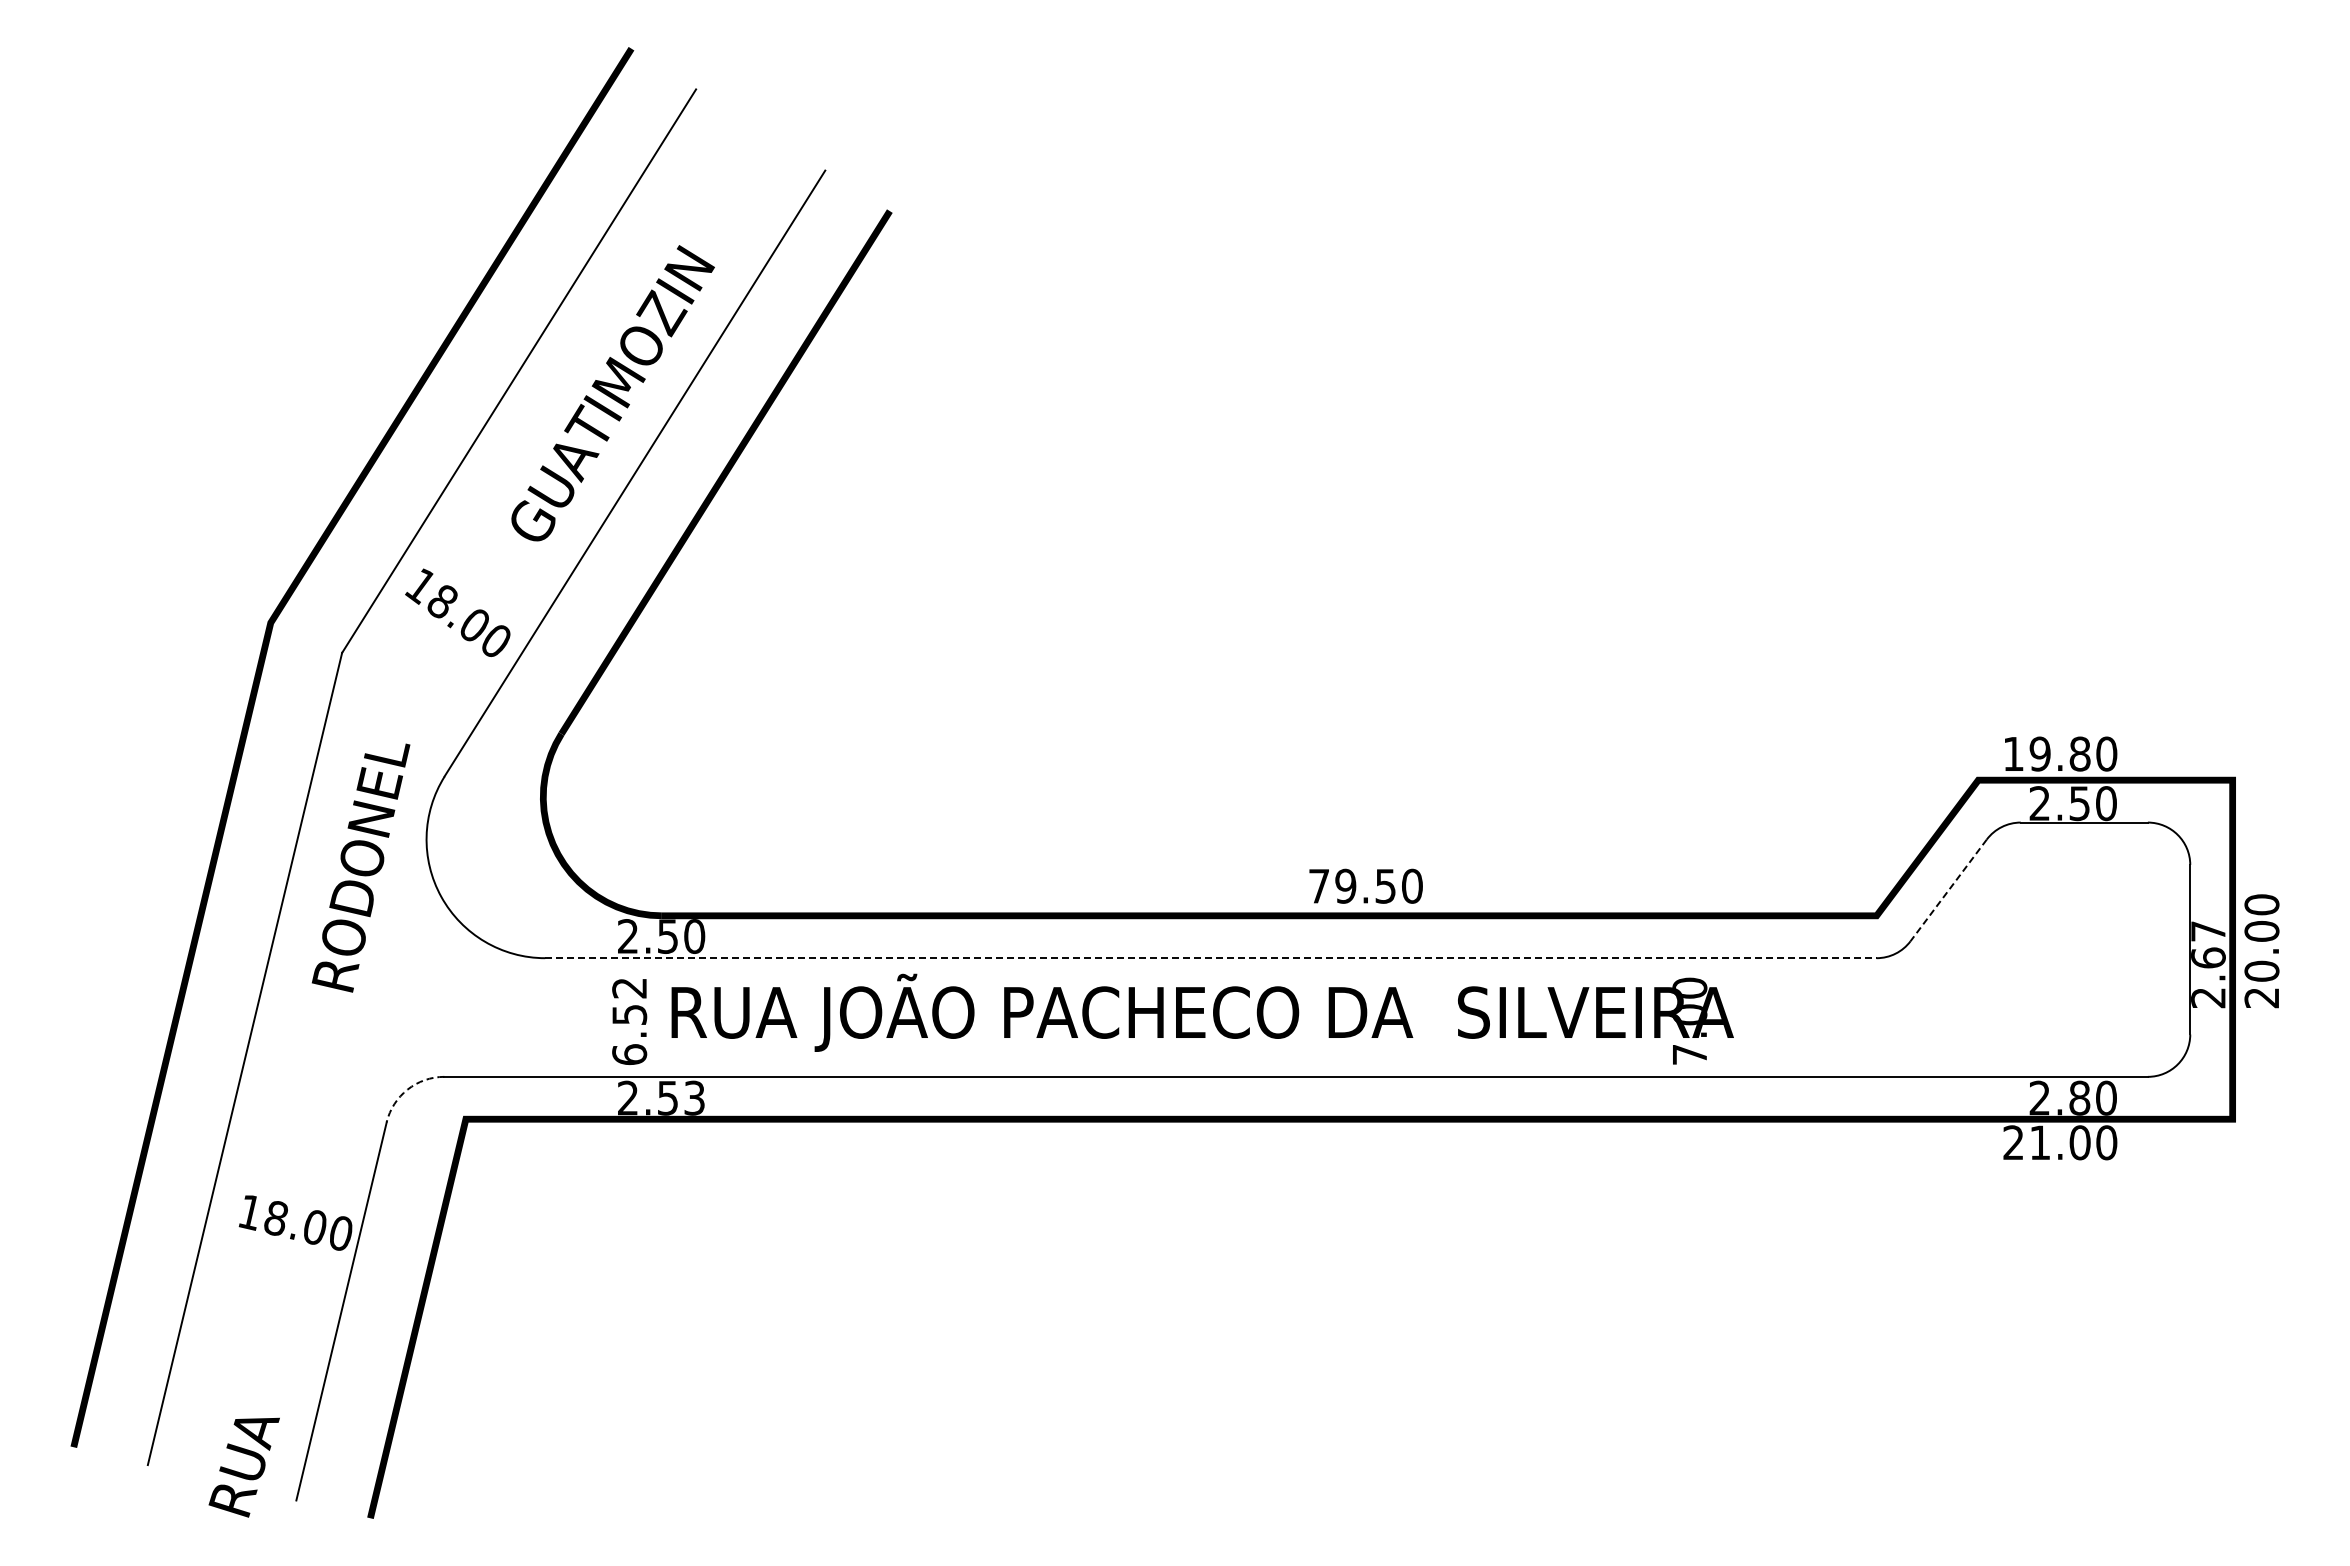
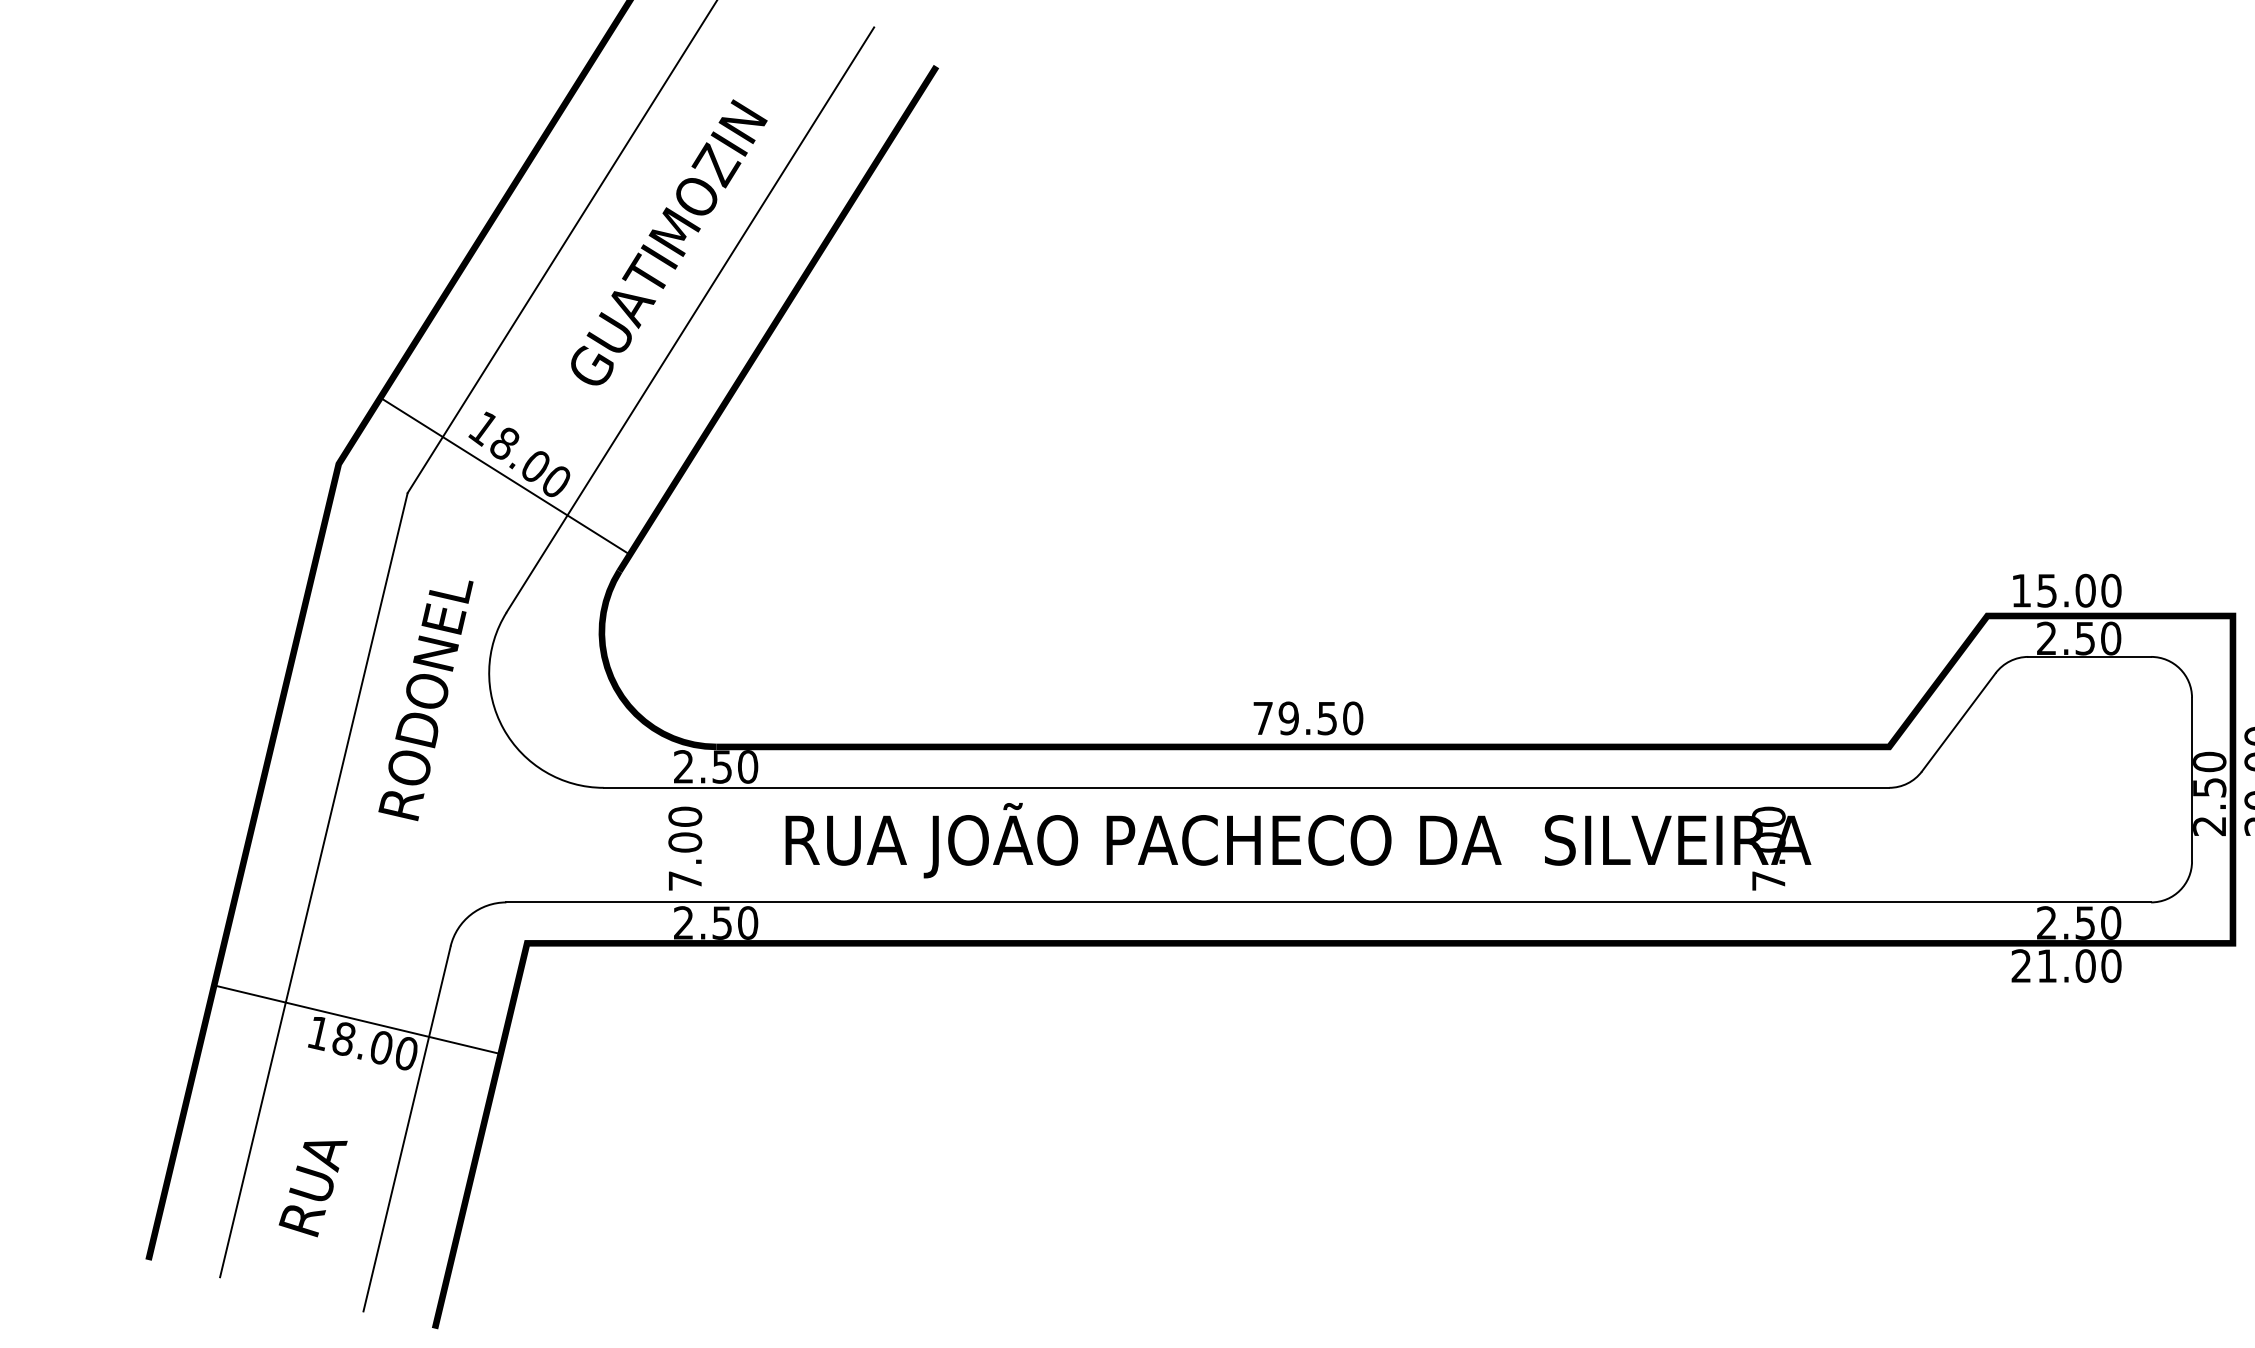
line: (442, 635) -> (504, 476), added
text: (2059, 753) -> (2065, 590), 19.80 -> 15.00
text: (1365, 885) -> (1307, 717), moved
line: (1948, 890) -> (1958, 722), dashed -> solid
text: (2208, 944) -> (2209, 774), 2.67 -> 2.50
line: (1210, 958) -> (1246, 788), dashed -> solid
text: (1202, 1018) -> (1298, 846), moved
text: (629, 1021) -> (685, 848), 6.52 -> 7.00
arc: (407, 1089) -> (470, 914), dashed -> solid
text: (694, 1097) -> (747, 922), 2.53 -> 2.50
text: (2079, 1097) -> (2085, 922), 2.80 -> 2.50
line: (290, 1198) -> (357, 1019), added
text: (243, 1467) -> (312, 1188), moved

